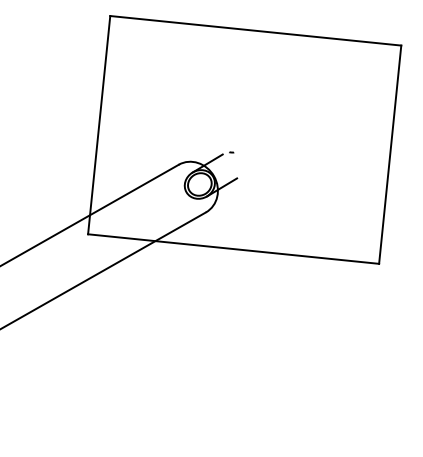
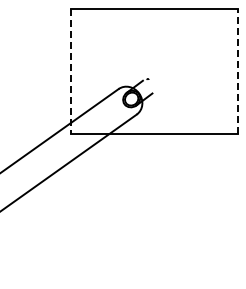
line: (99, 125) -> (71, 71), solid -> dashed
line: (389, 155) -> (237, 71), solid -> dashed

